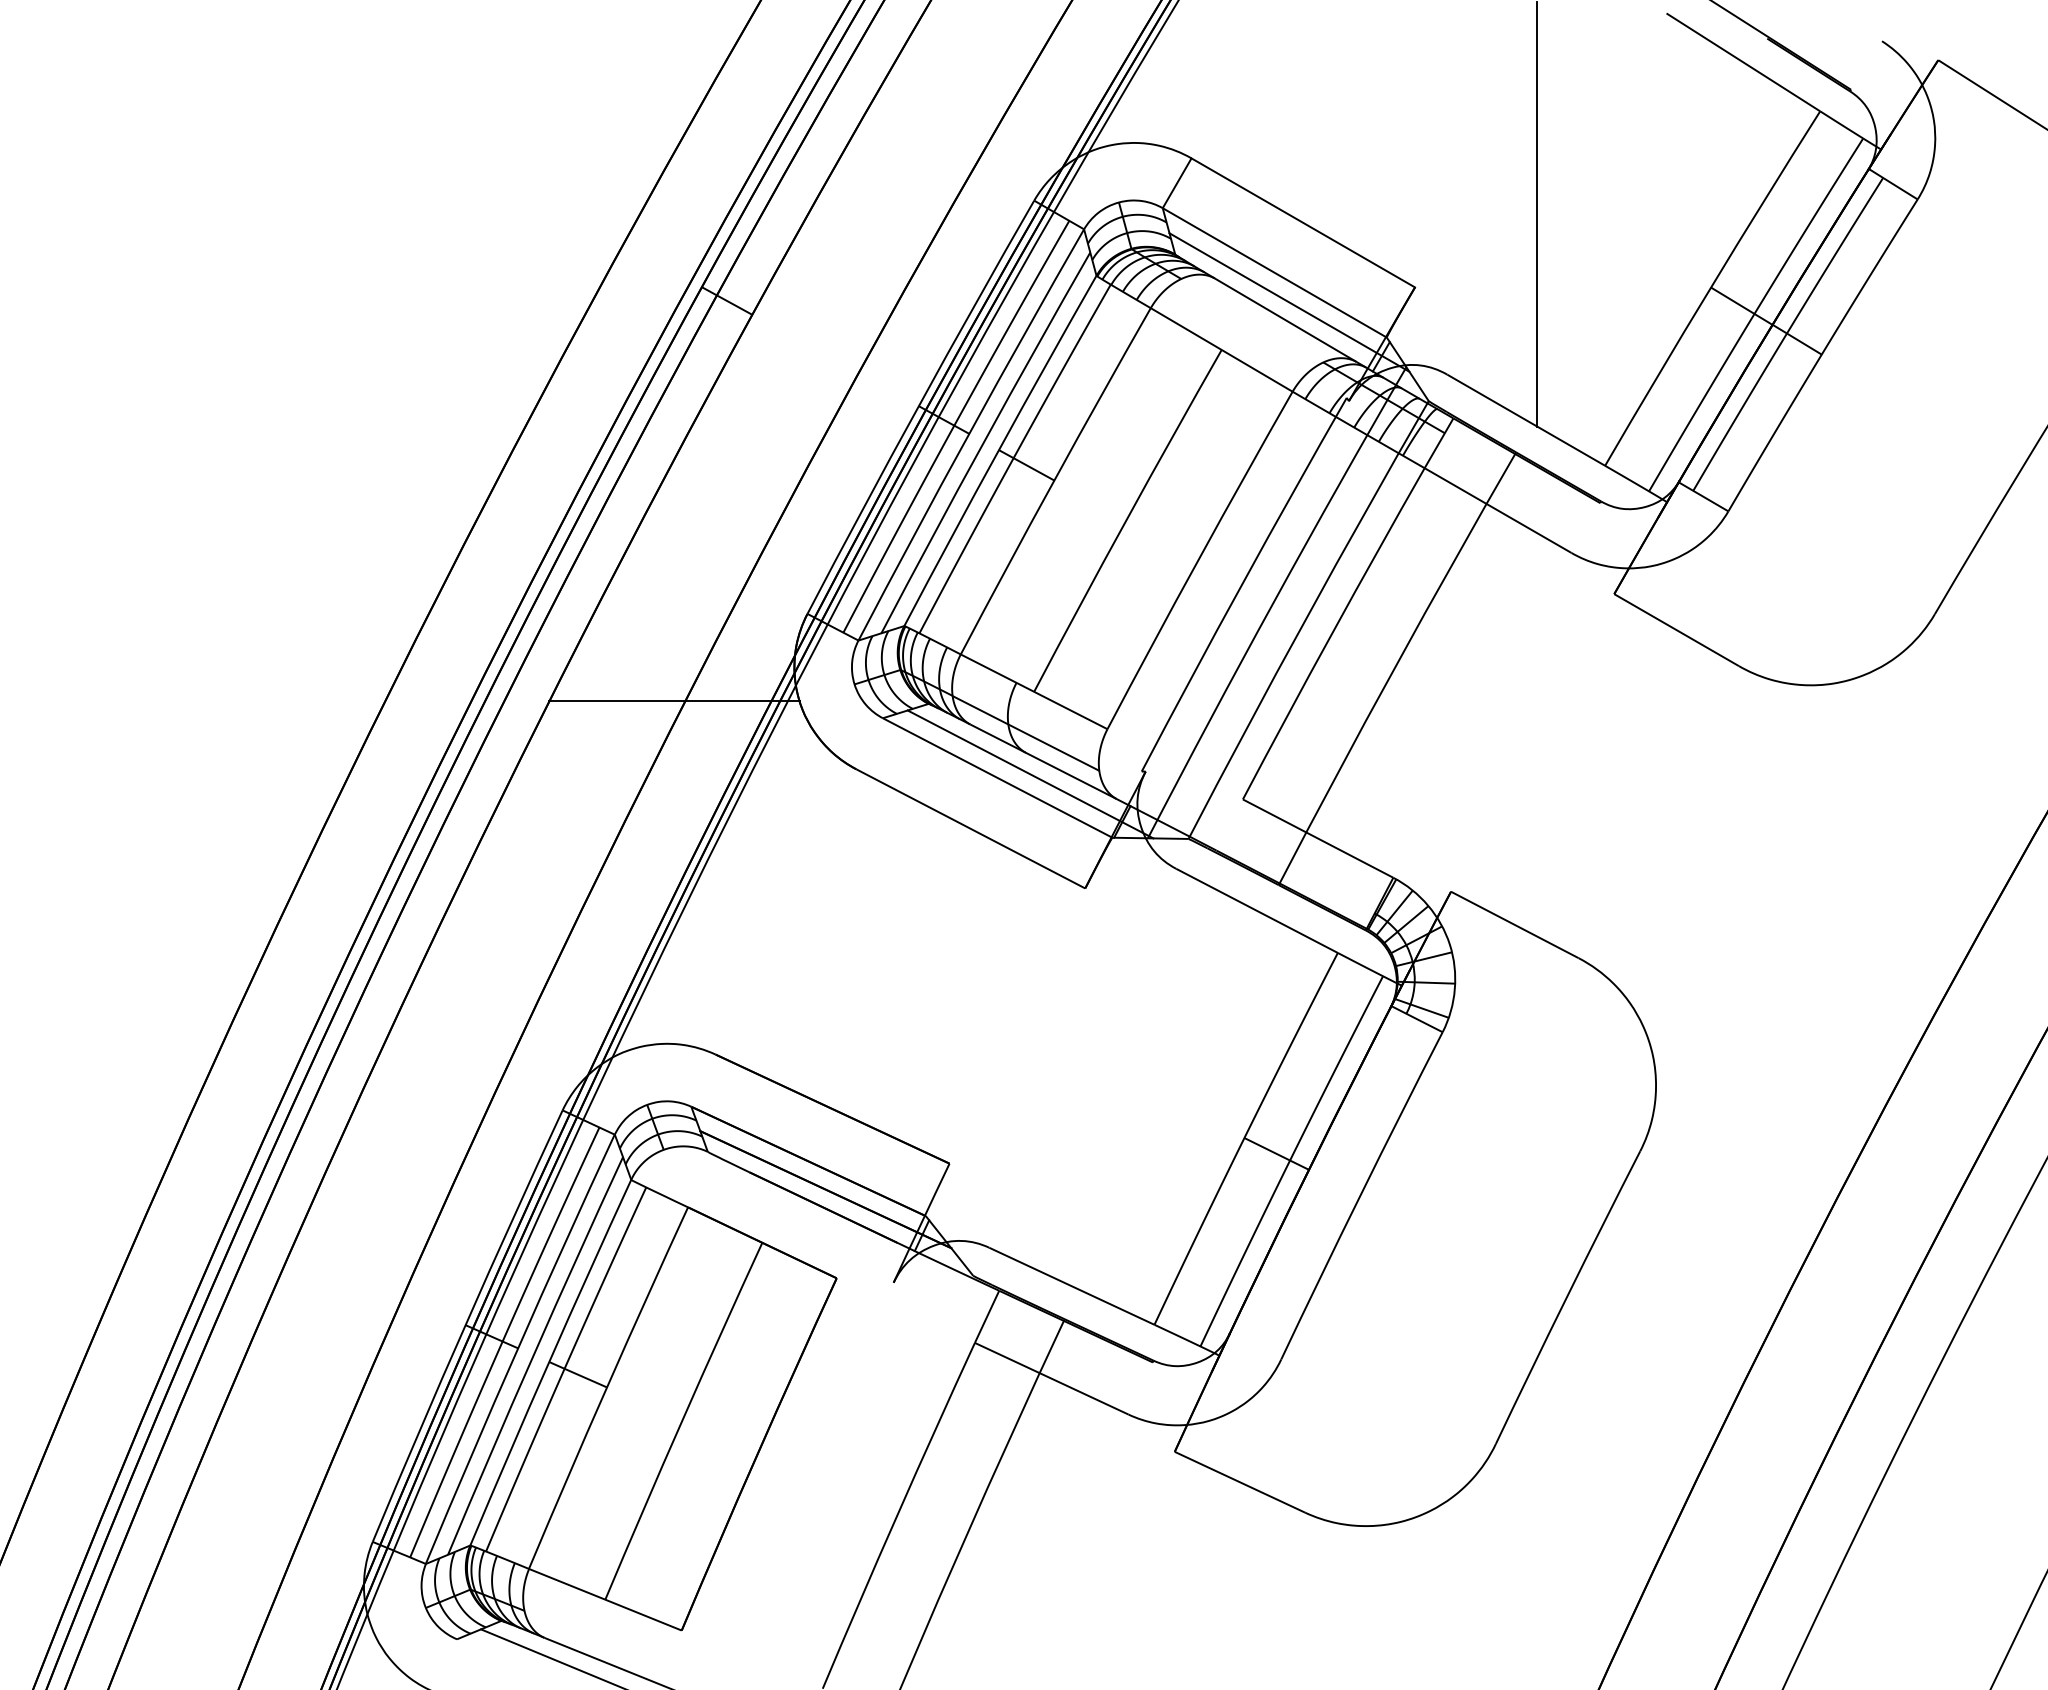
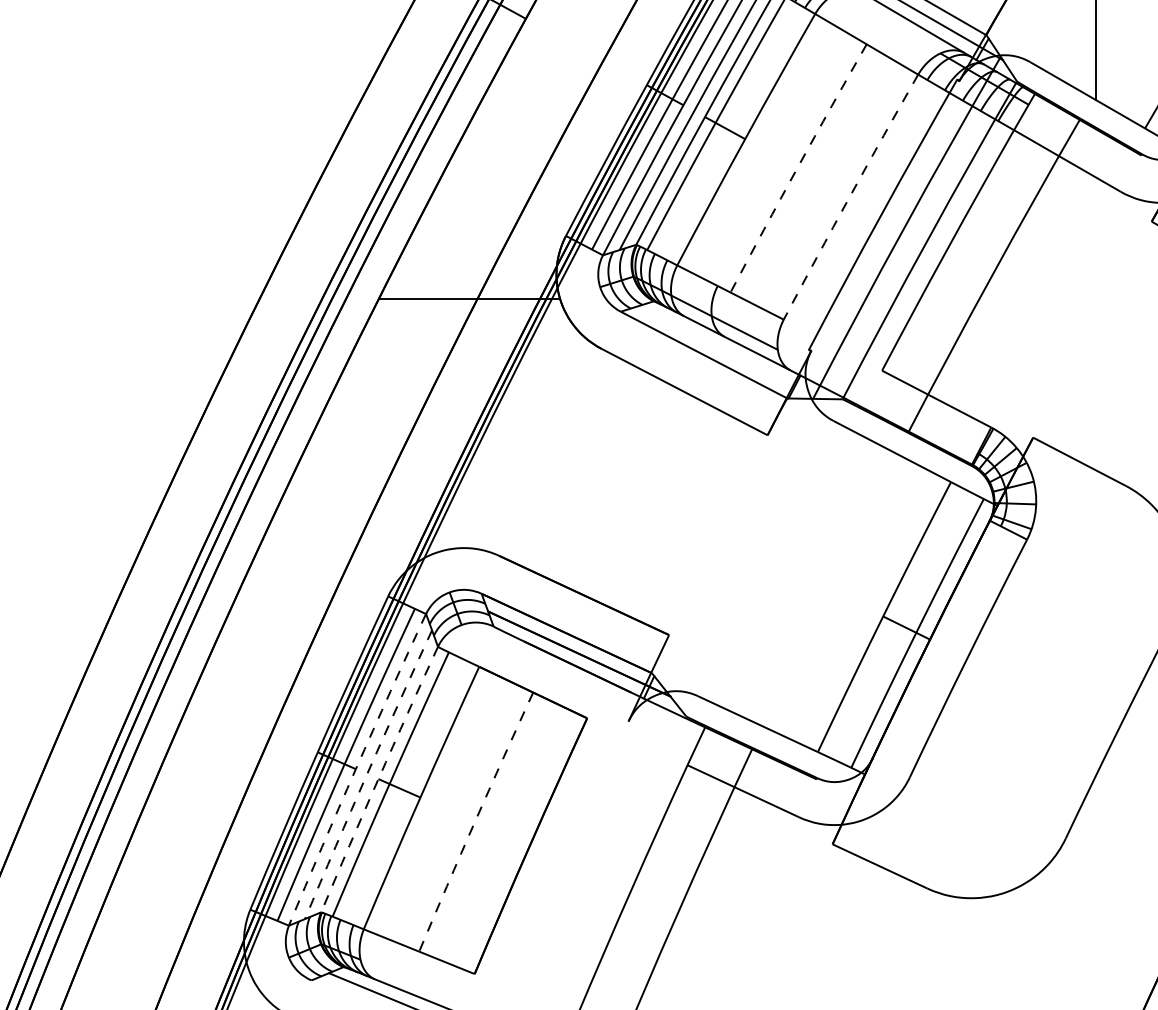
arc: (1126, 520) -> (797, 168), solid -> dashed
arc: (1198, 559) -> (849, 196), solid -> dashed
line: (1030, 774) -> (727, 352), removed
arc: (518, 1348) -> (356, 769), solid -> dashed
arc: (533, 1355) -> (367, 774), solid -> dashed
arc: (549, 1362) -> (378, 779), solid -> dashed
arc: (682, 1420) -> (475, 821), solid -> dashed

